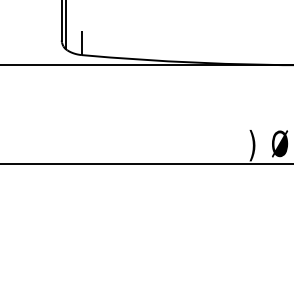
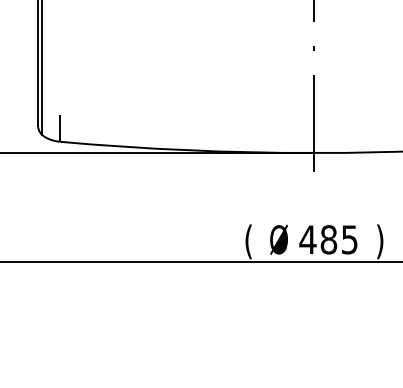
text: (252, 145) -> (248, 241), ) -> (

